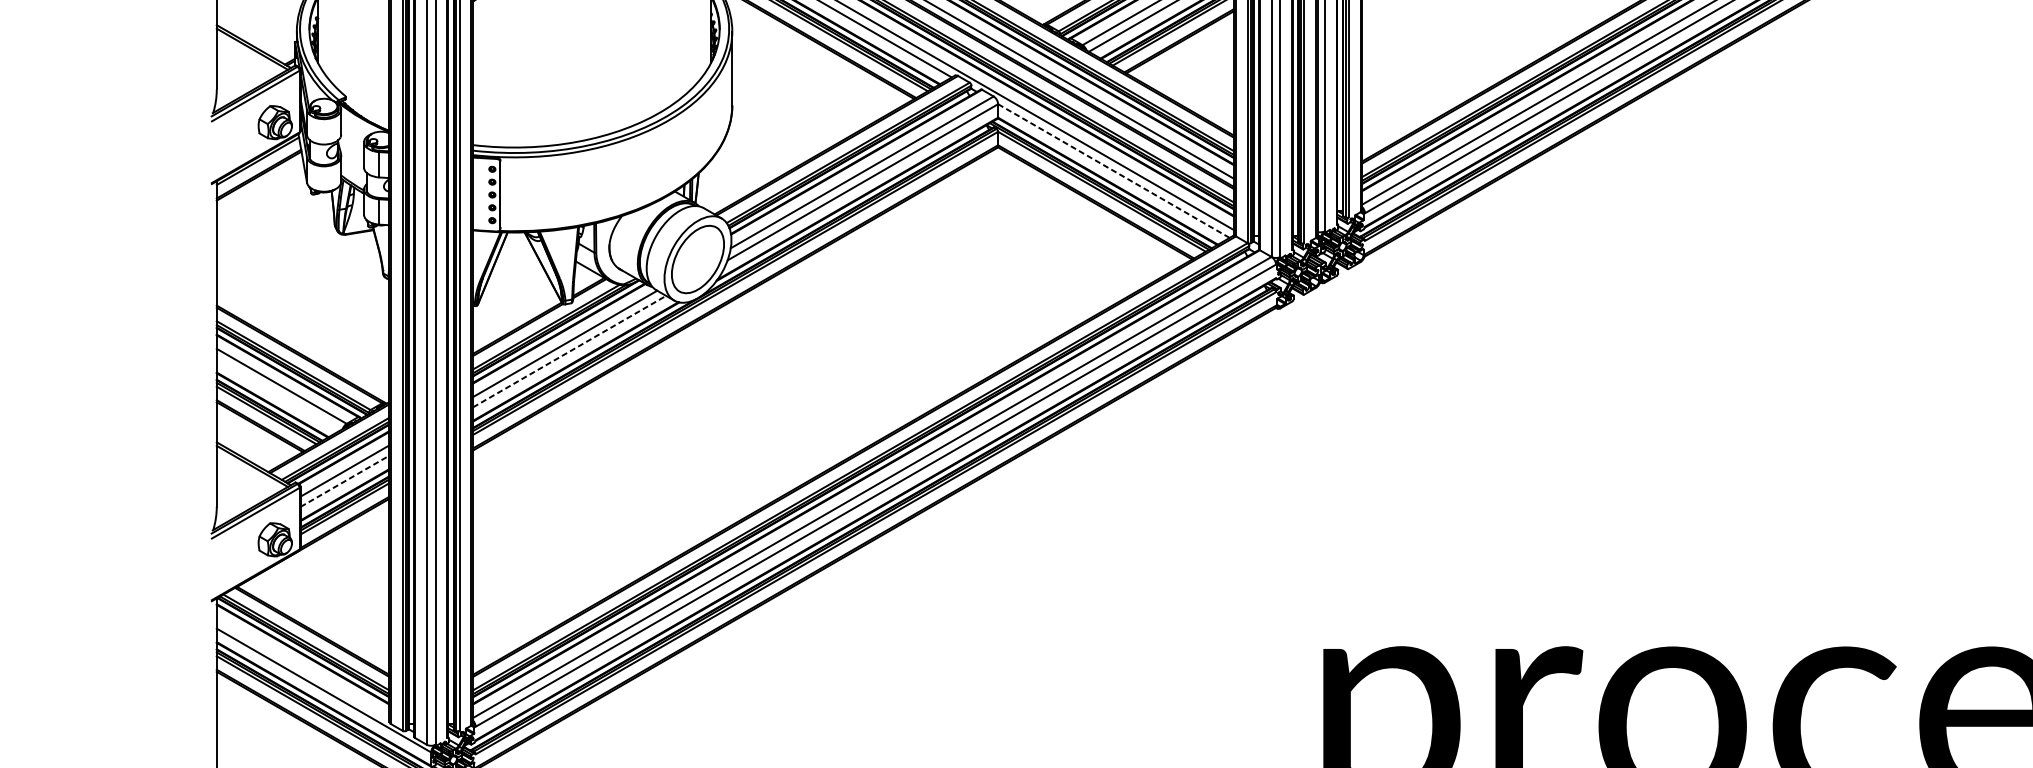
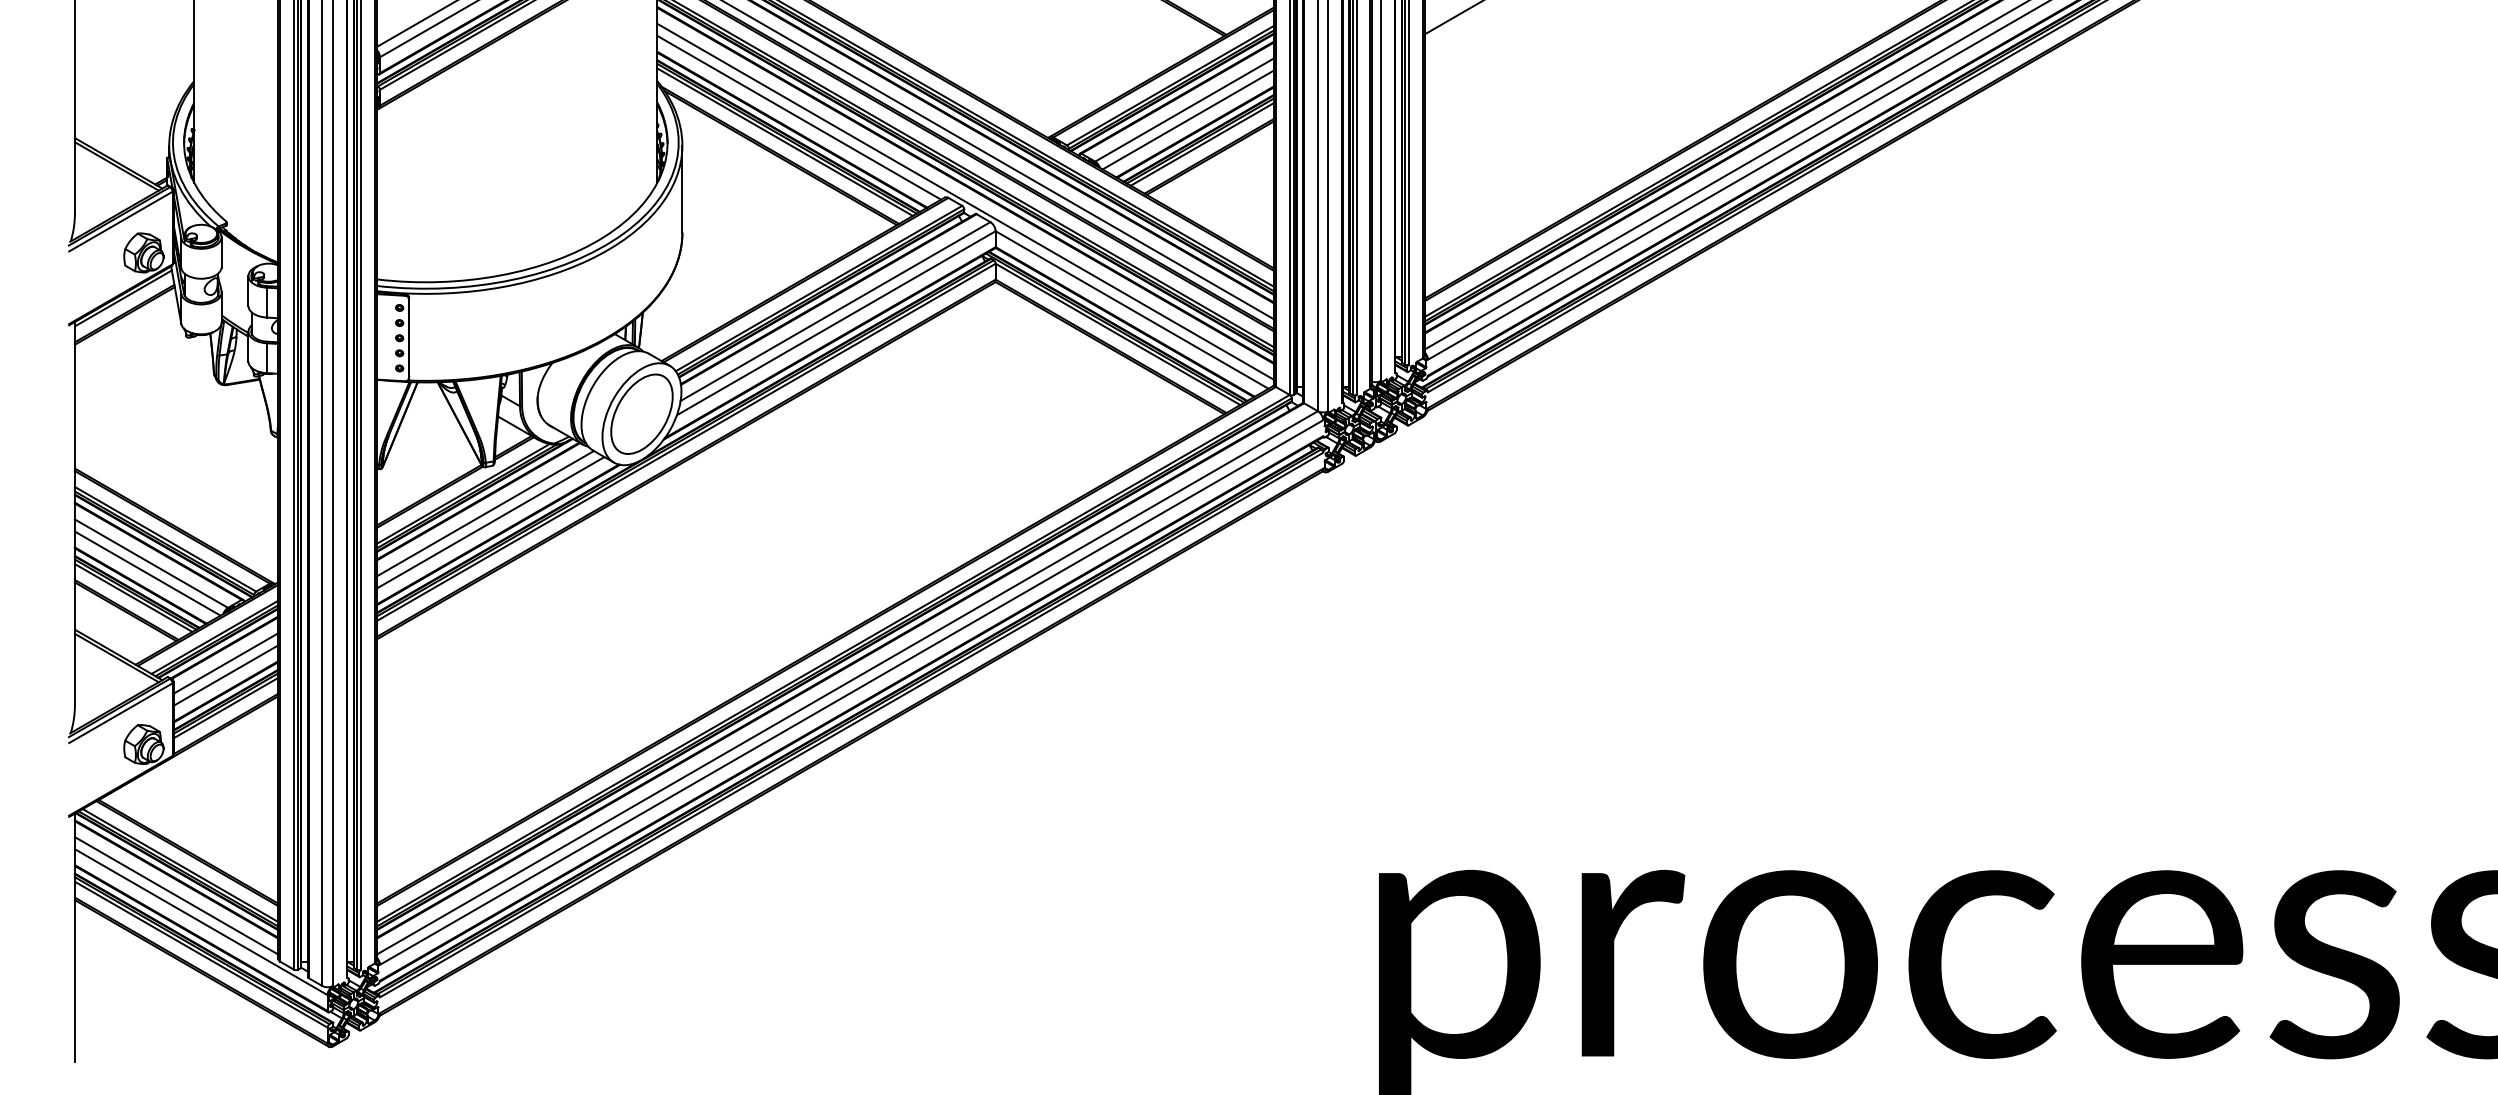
line: (1114, 171) -> (1132, 310), dashed -> solid
line: (570, 351) -> (491, 522), dashed -> solid
line: (278, 394) -> (147, 573), added
line: (345, 481) -> (226, 675), dashed -> solid
line: (302, 667) -> (176, 895), added

